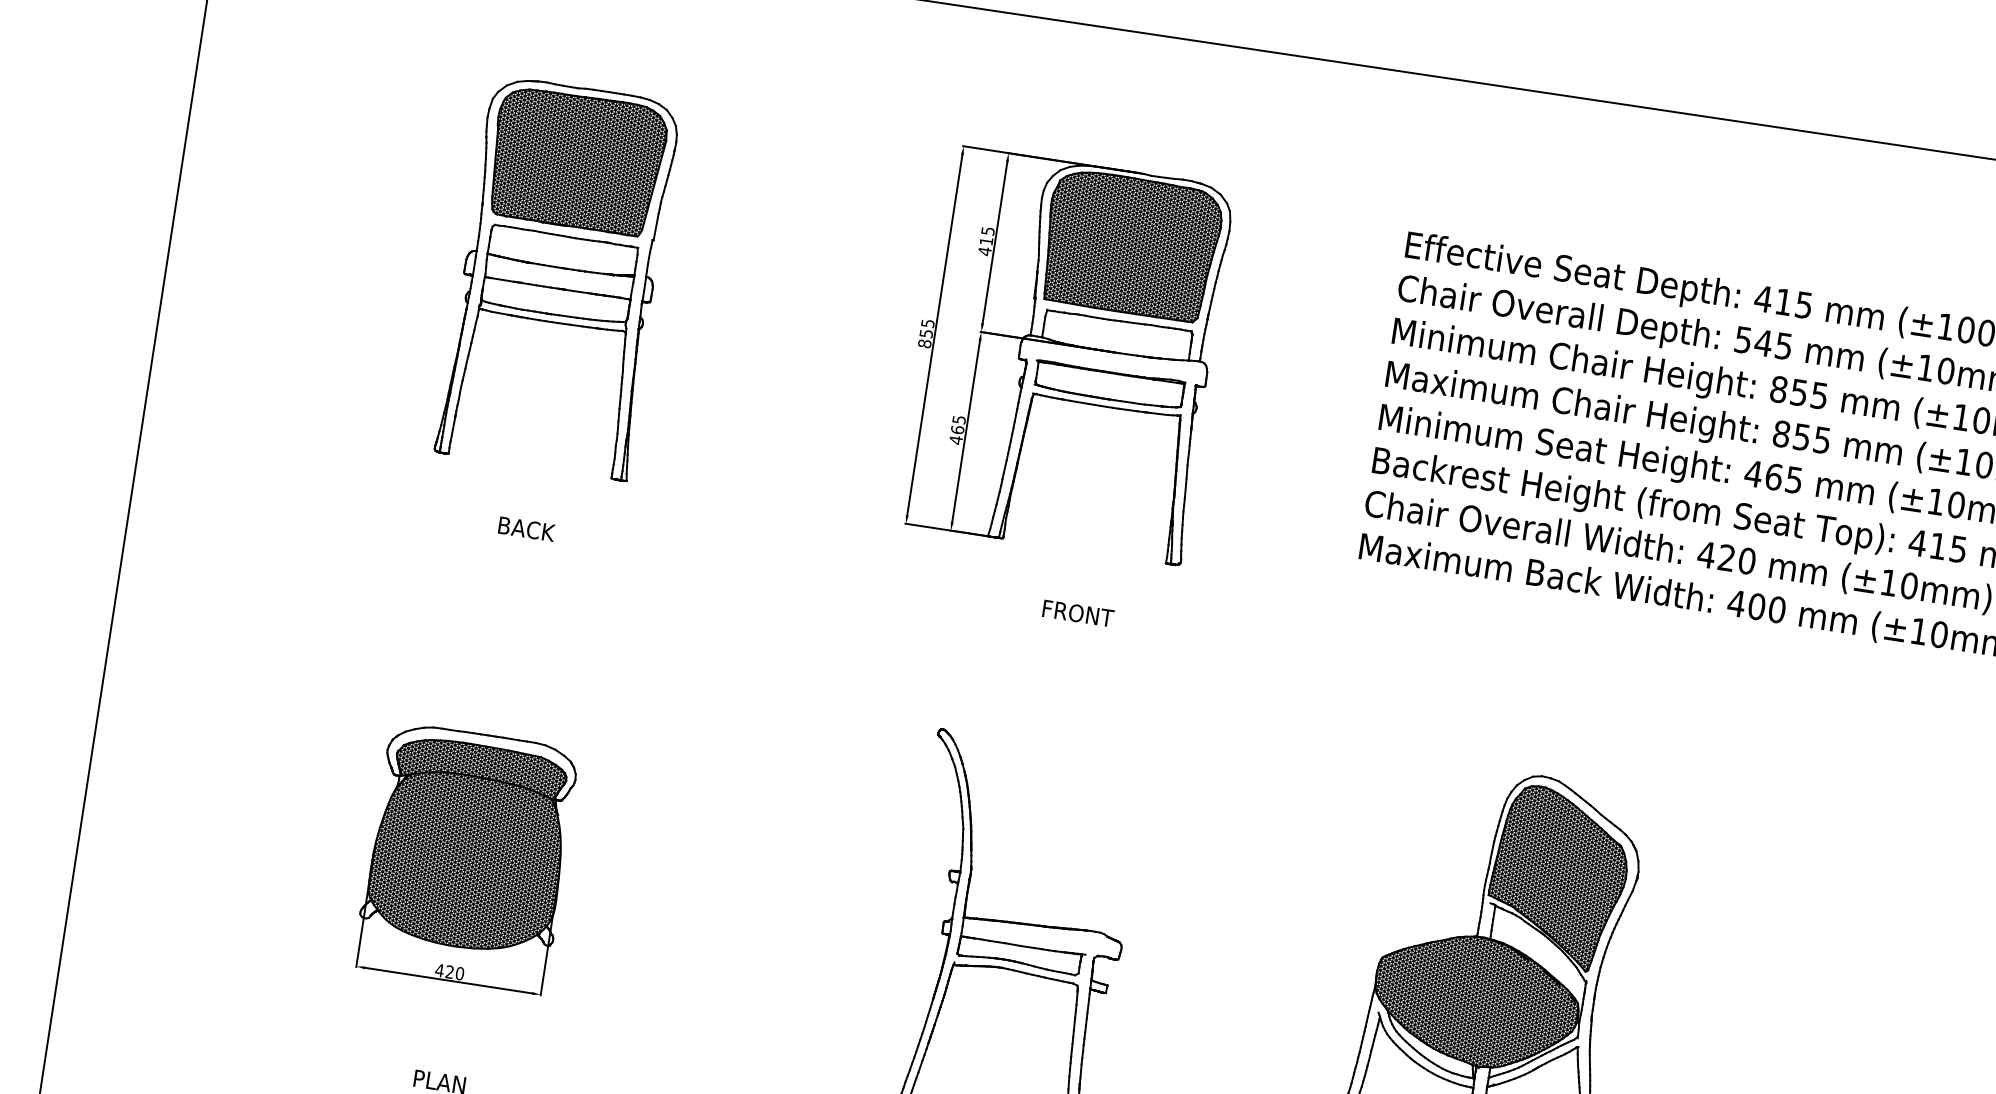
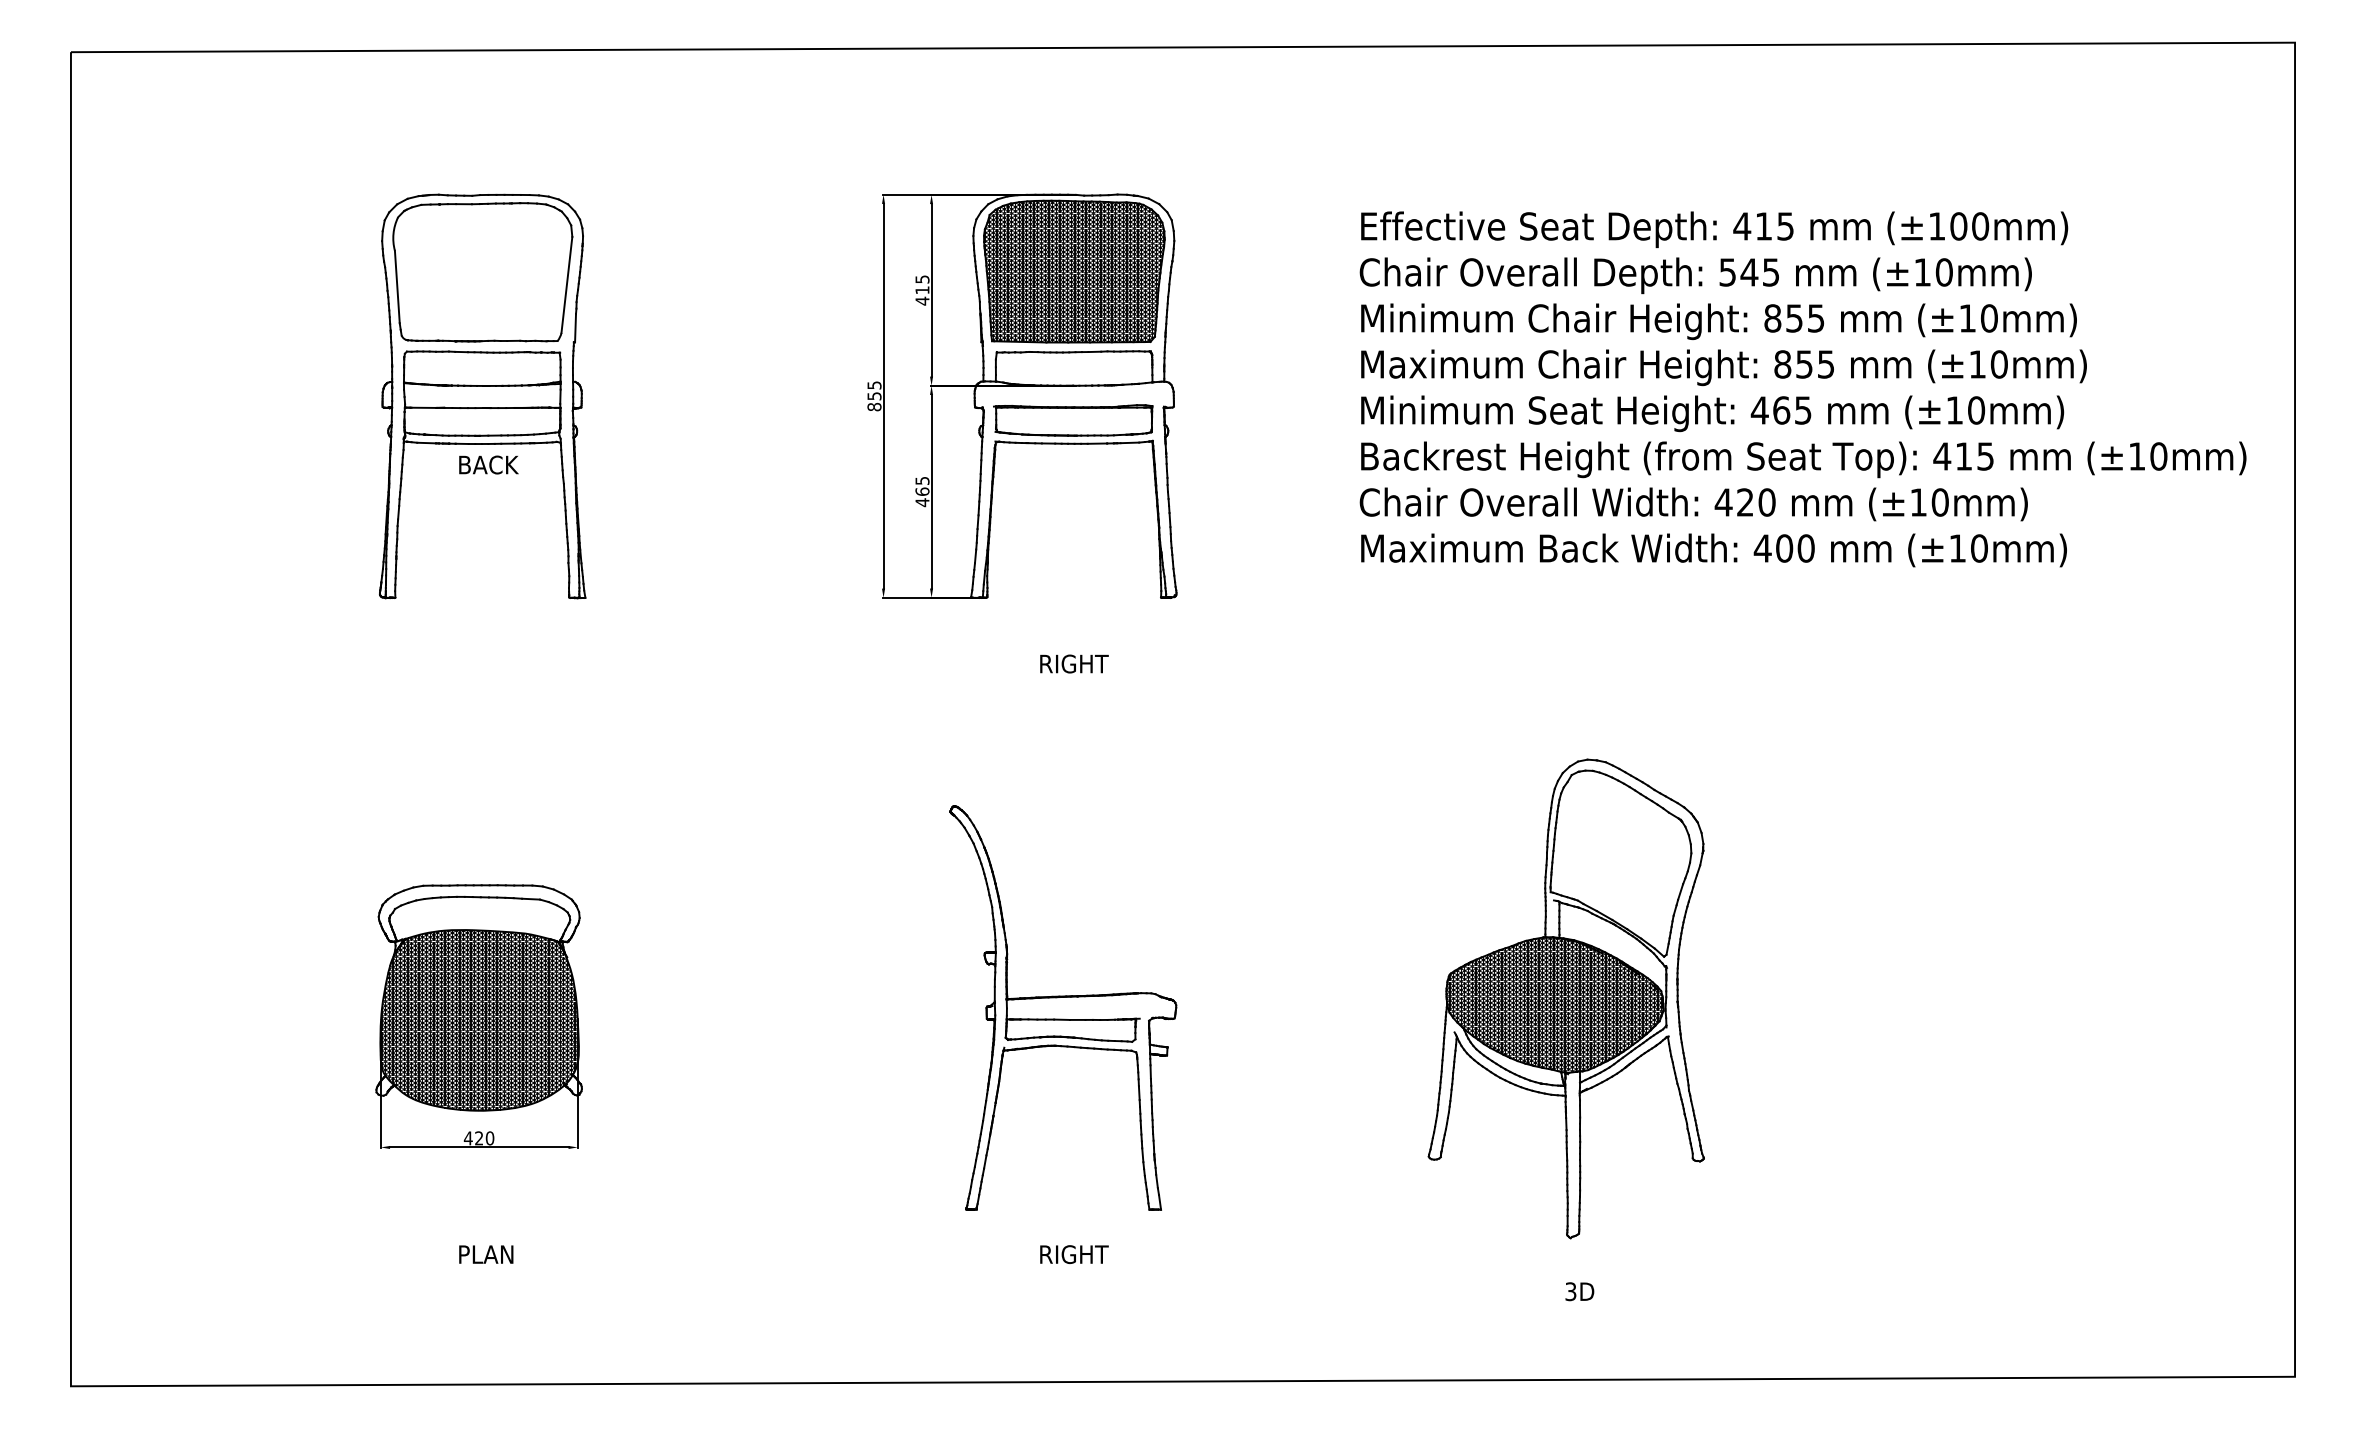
hatch: (576, 161) -> (482, 272), removed
text: (526, 528) -> (488, 464), moved
text: (1079, 613) -> (1078, 663), FRONT -> RIGHT
hatch: (481, 766) -> (479, 918), removed
hatch: (1558, 877) -> (1620, 862), removed

